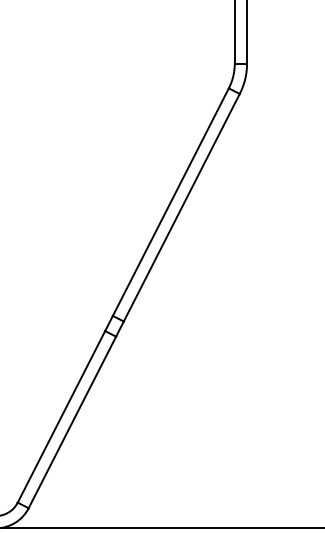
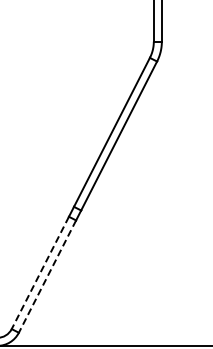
line: (61, 417) -> (40, 273), solid -> dashed
line: (72, 423) -> (47, 277), solid -> dashed

